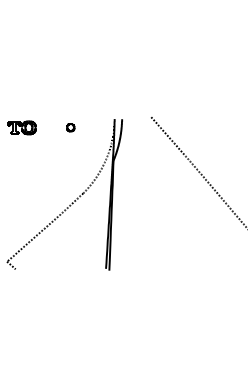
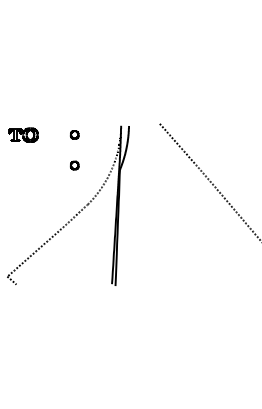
part: (70, 156) -> (74, 165), added

